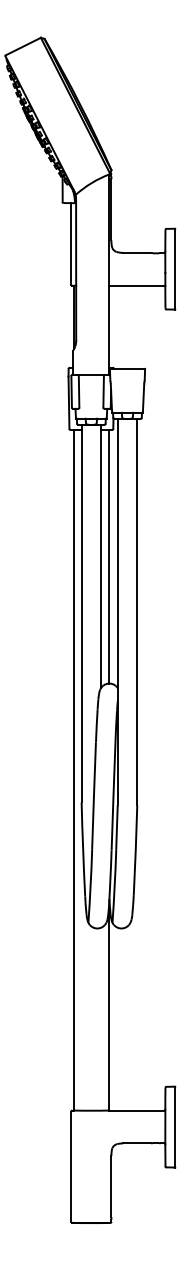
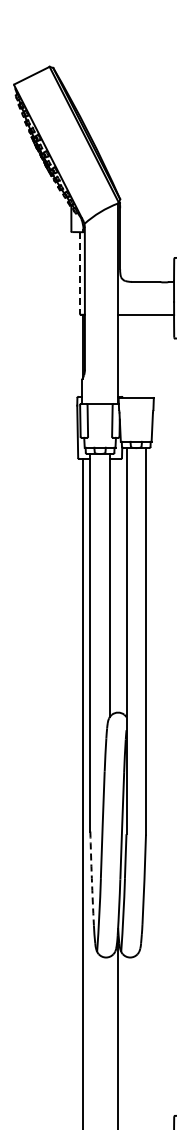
line: (71, 243) -> (80, 272), solid -> dashed
line: (108, 556) -> (117, 585), removed
arc: (83, 849) -> (92, 878), solid -> dashed

